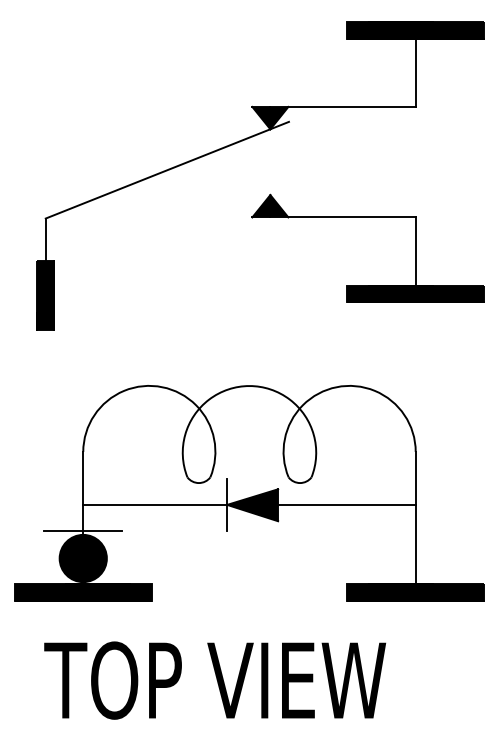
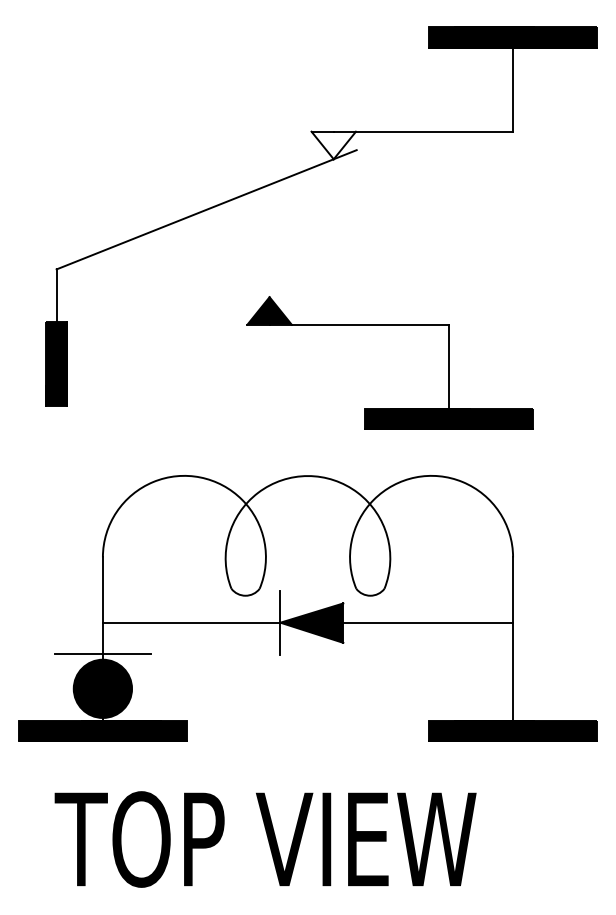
fill: (270, 117) -> (333, 144), removed
part: (367, 217) -> (389, 324), moved

